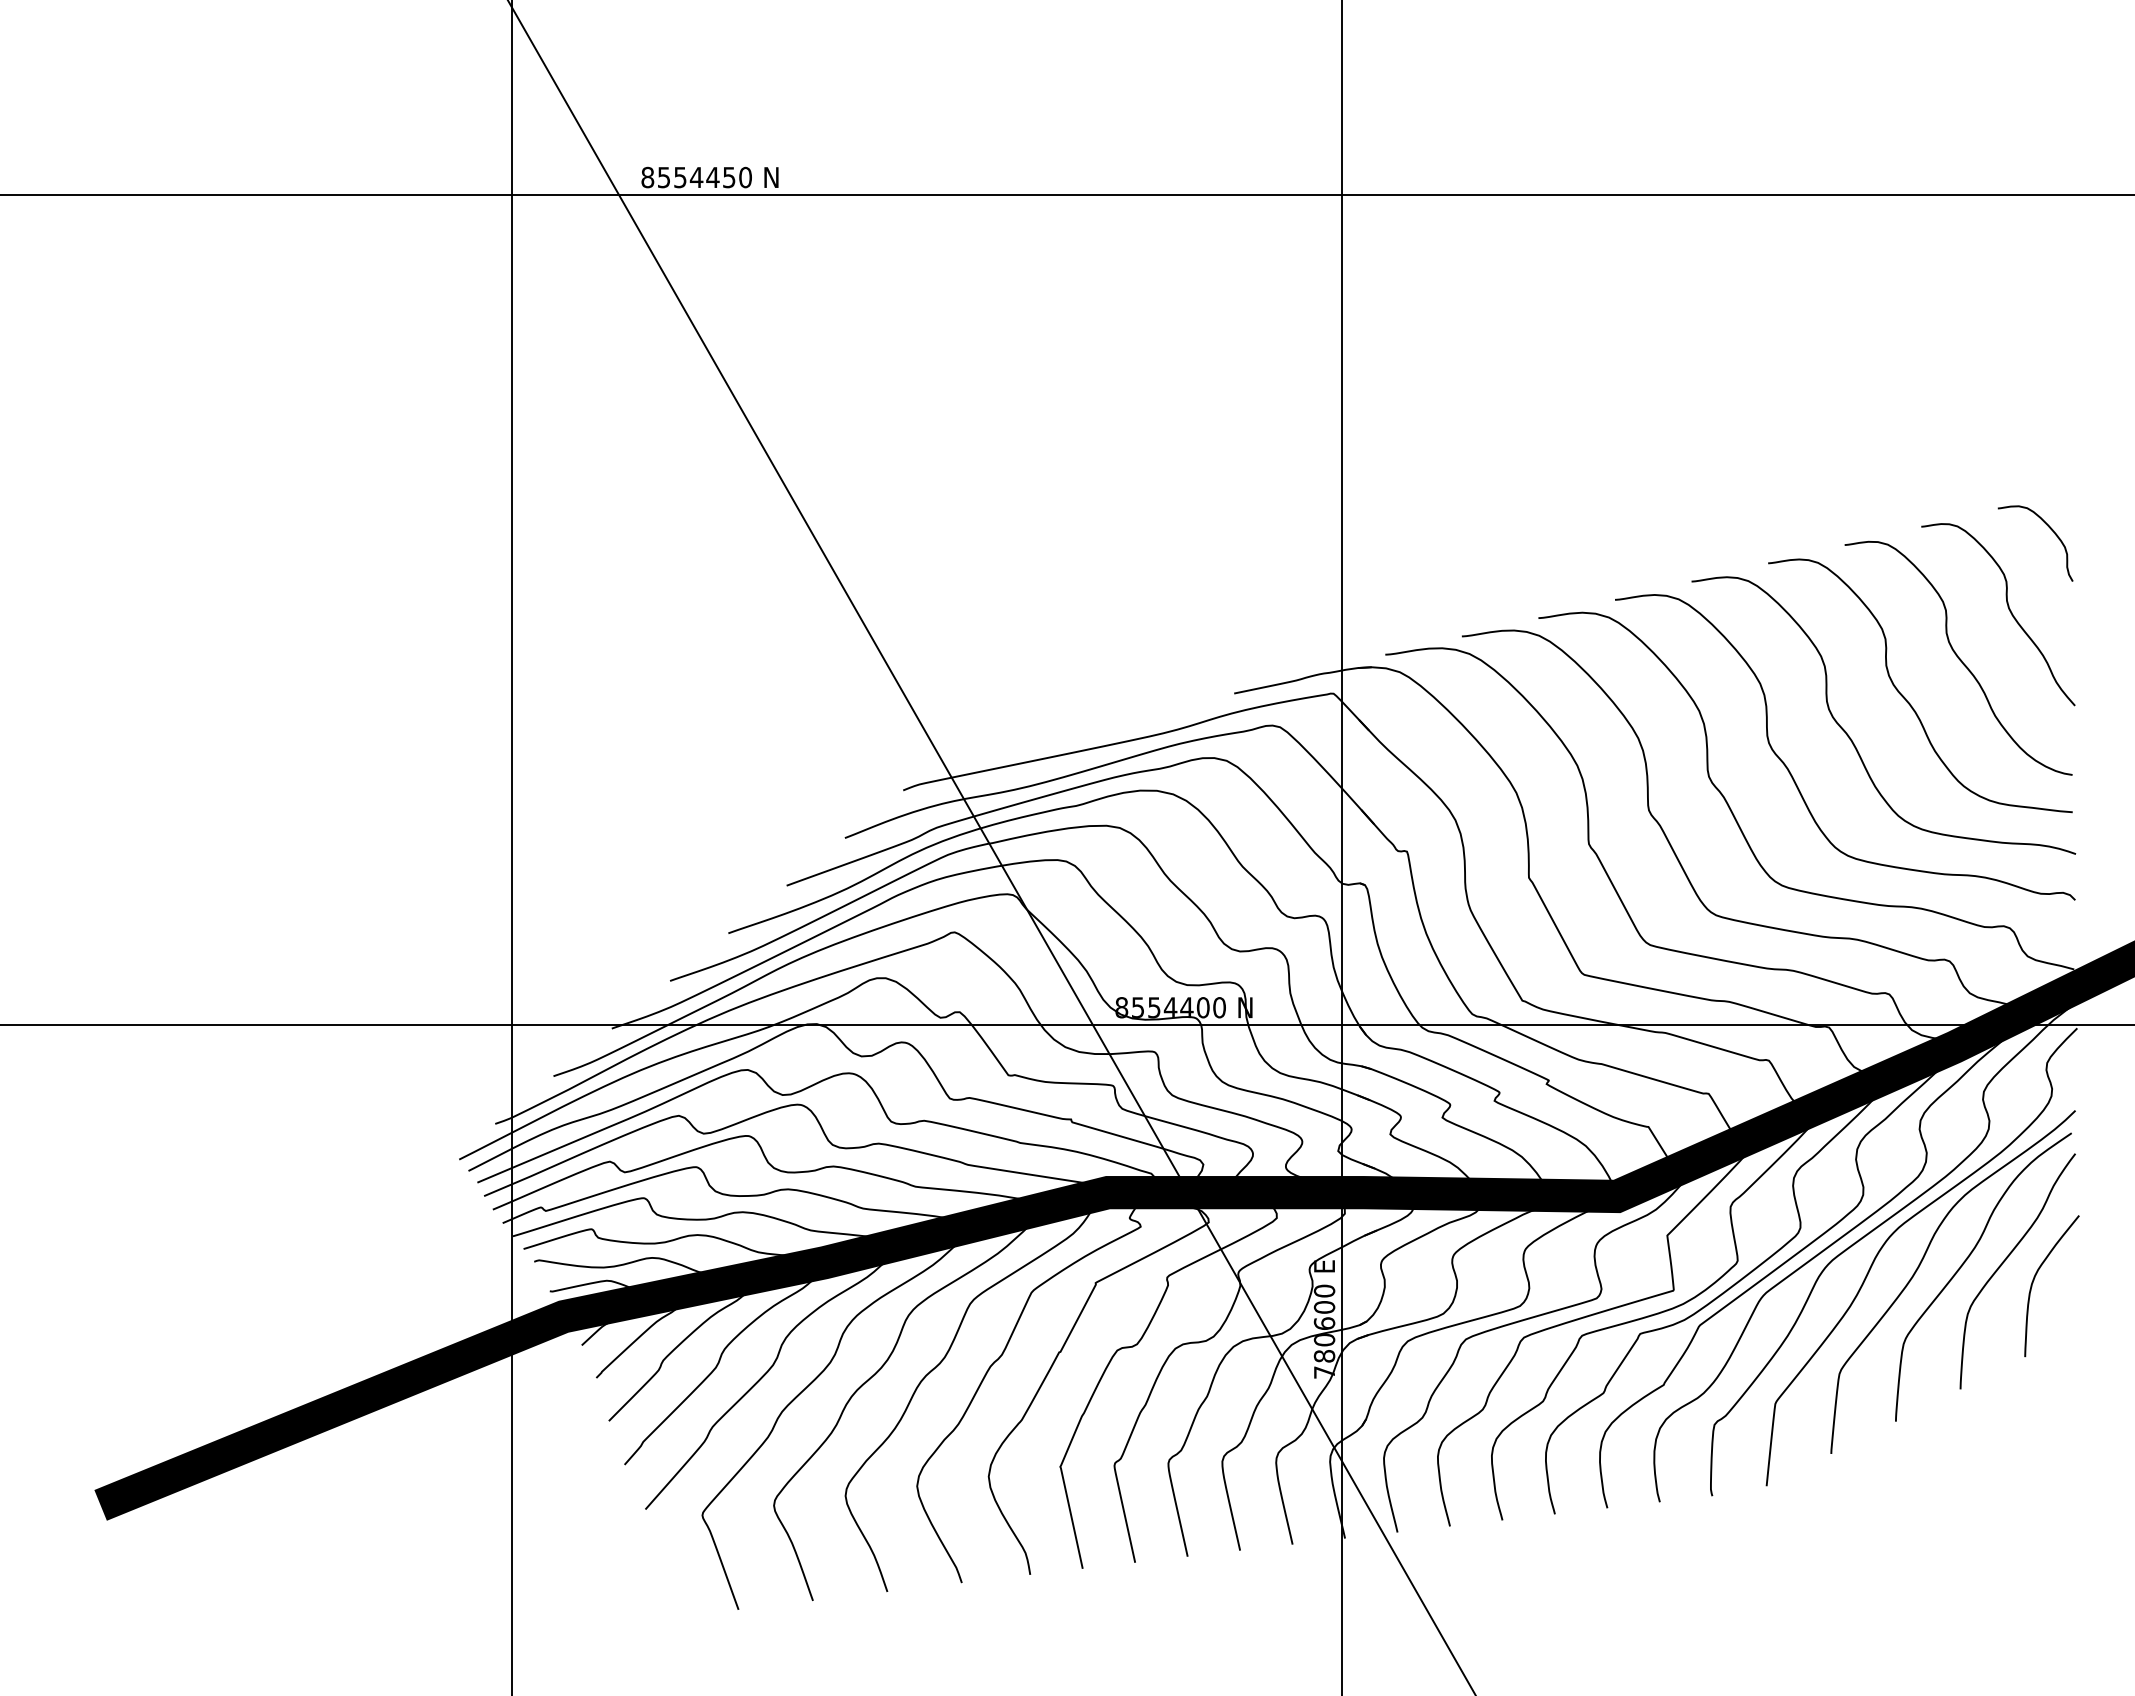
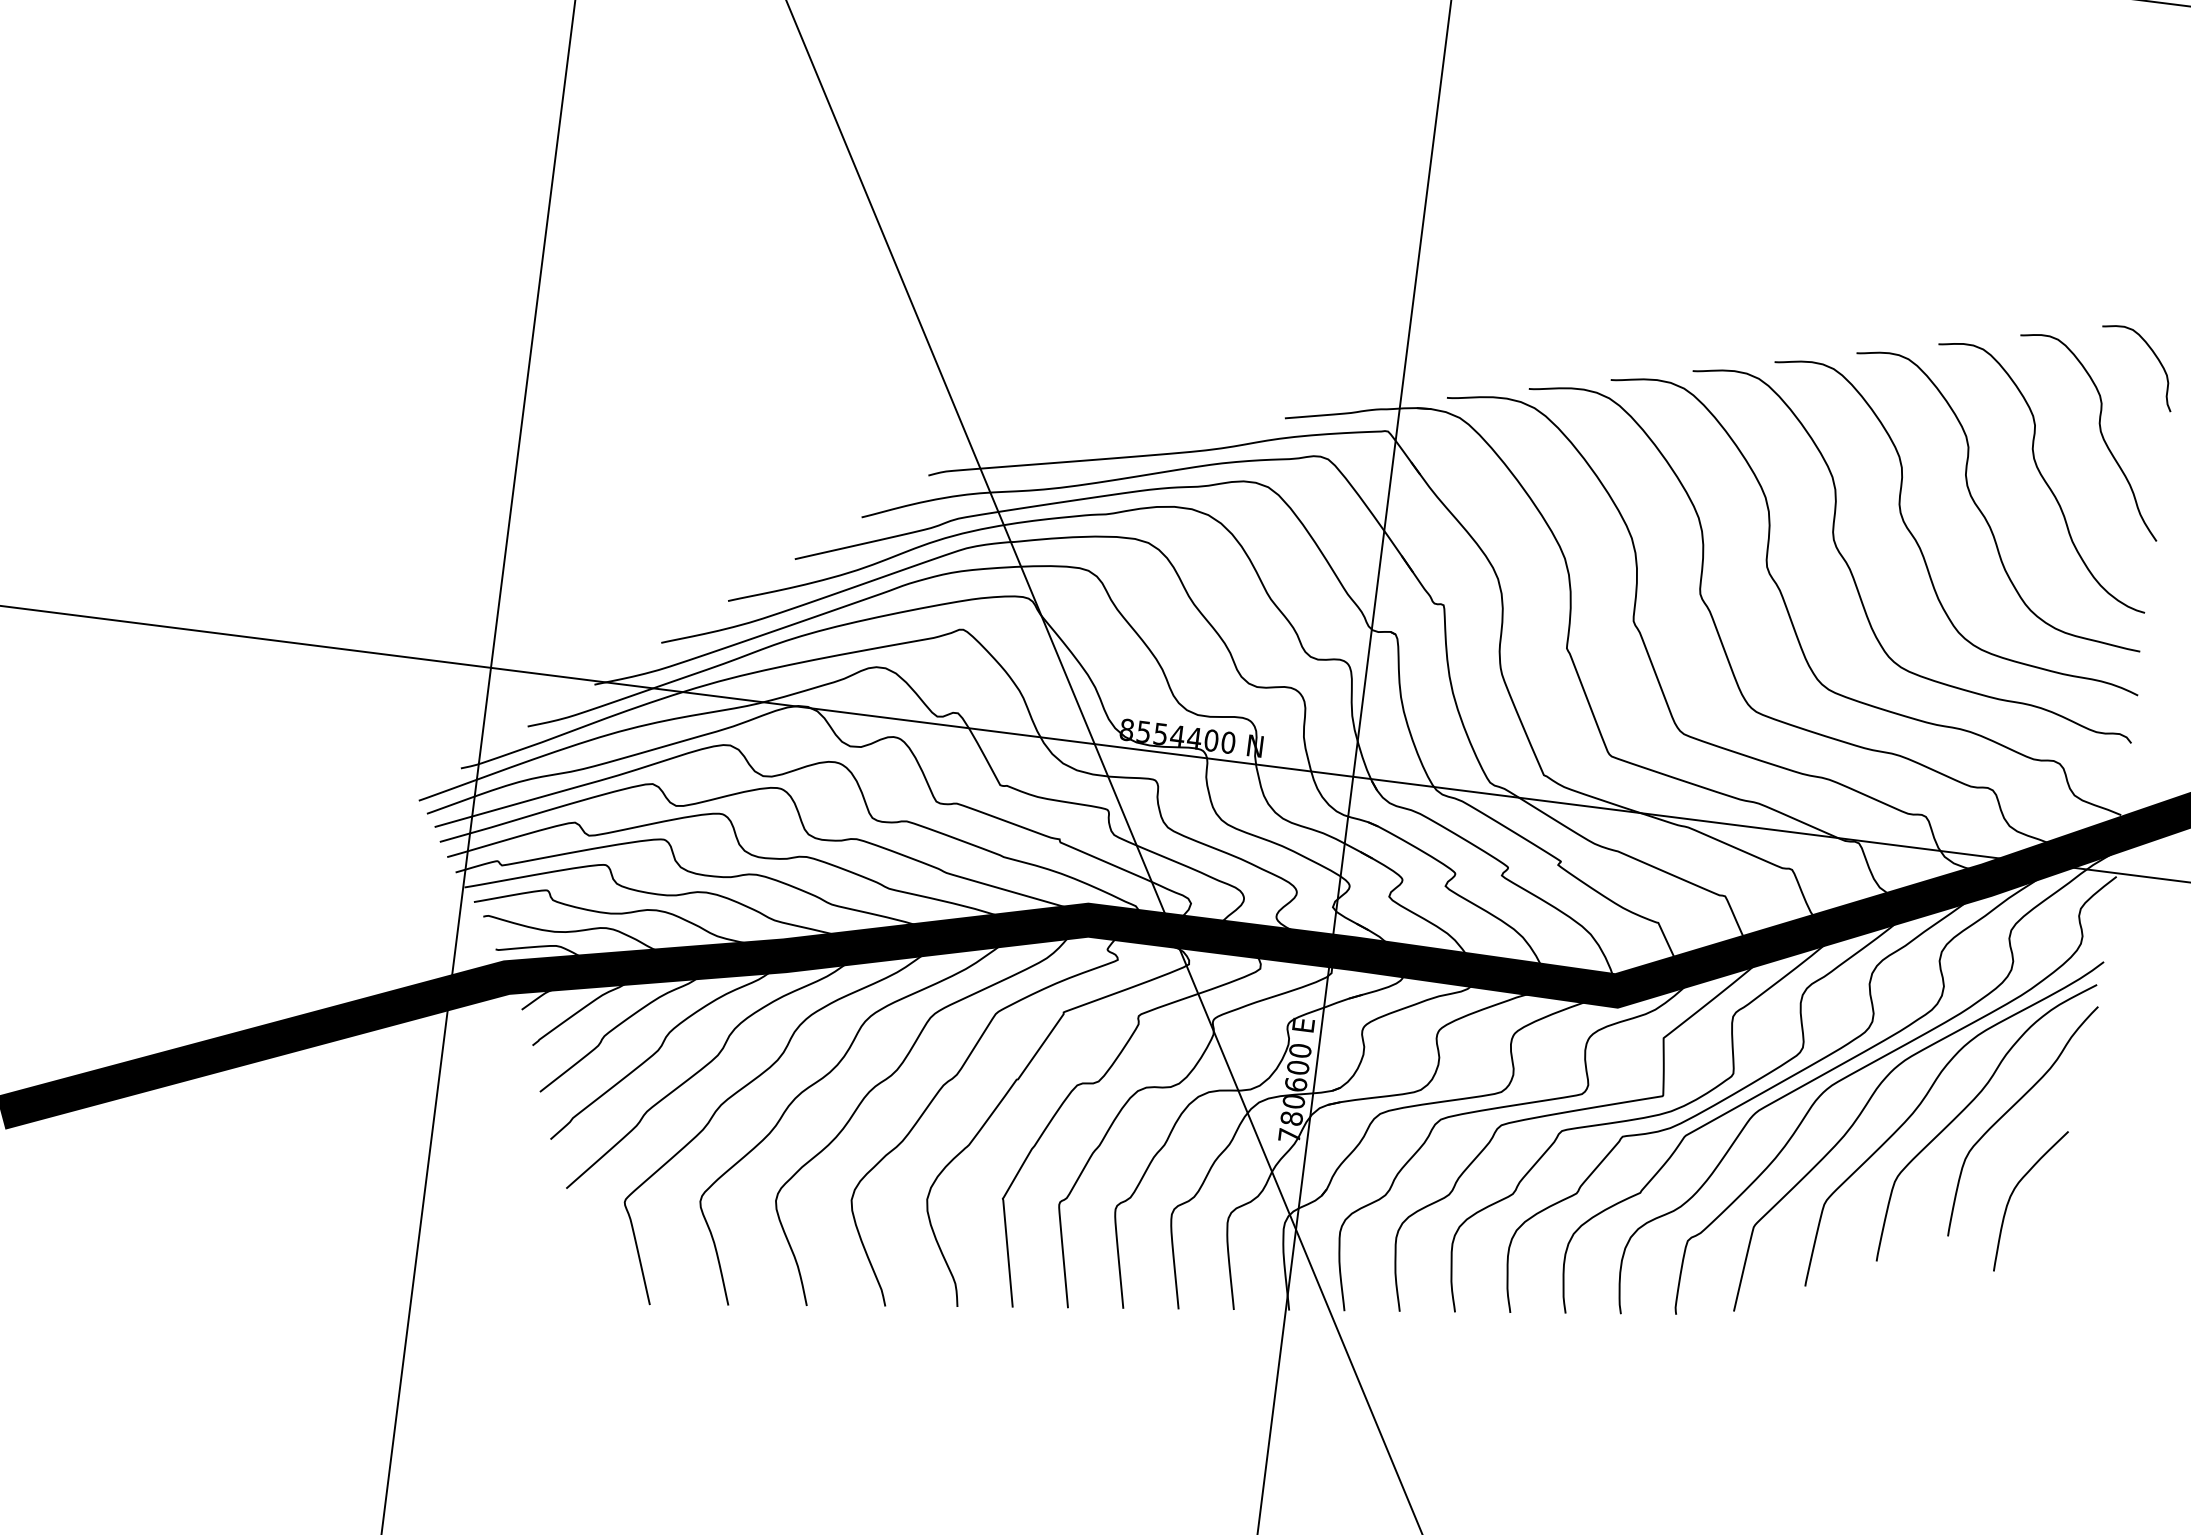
curve: (2034, 1280) -> (2013, 1193), moved

